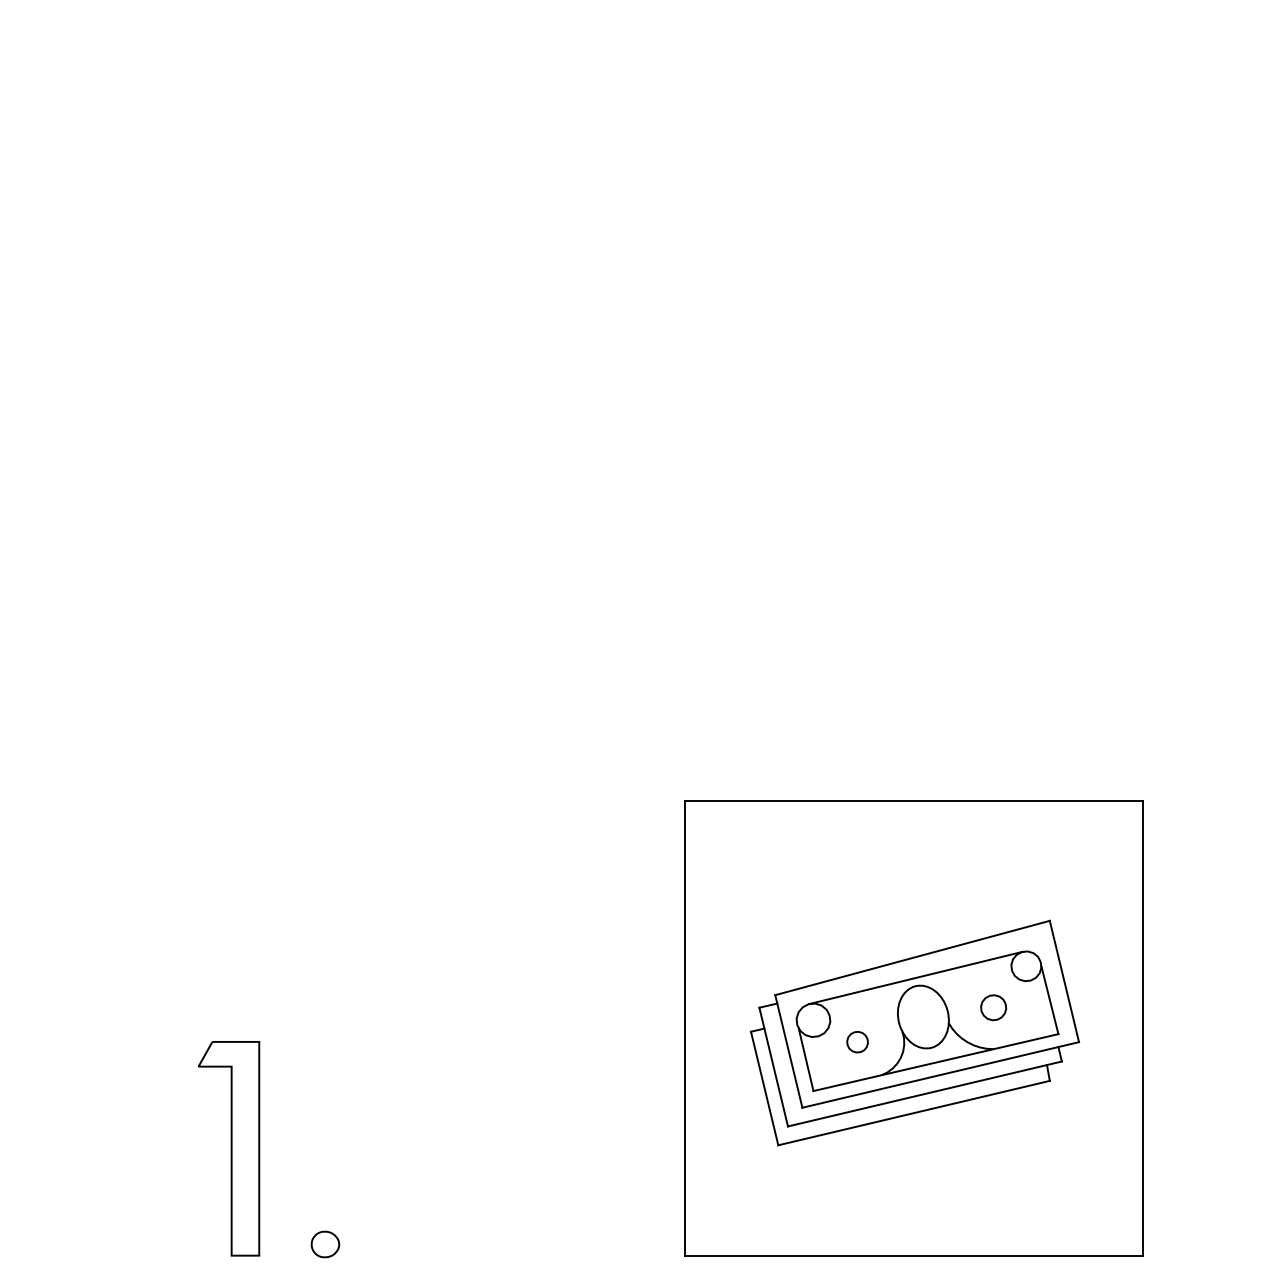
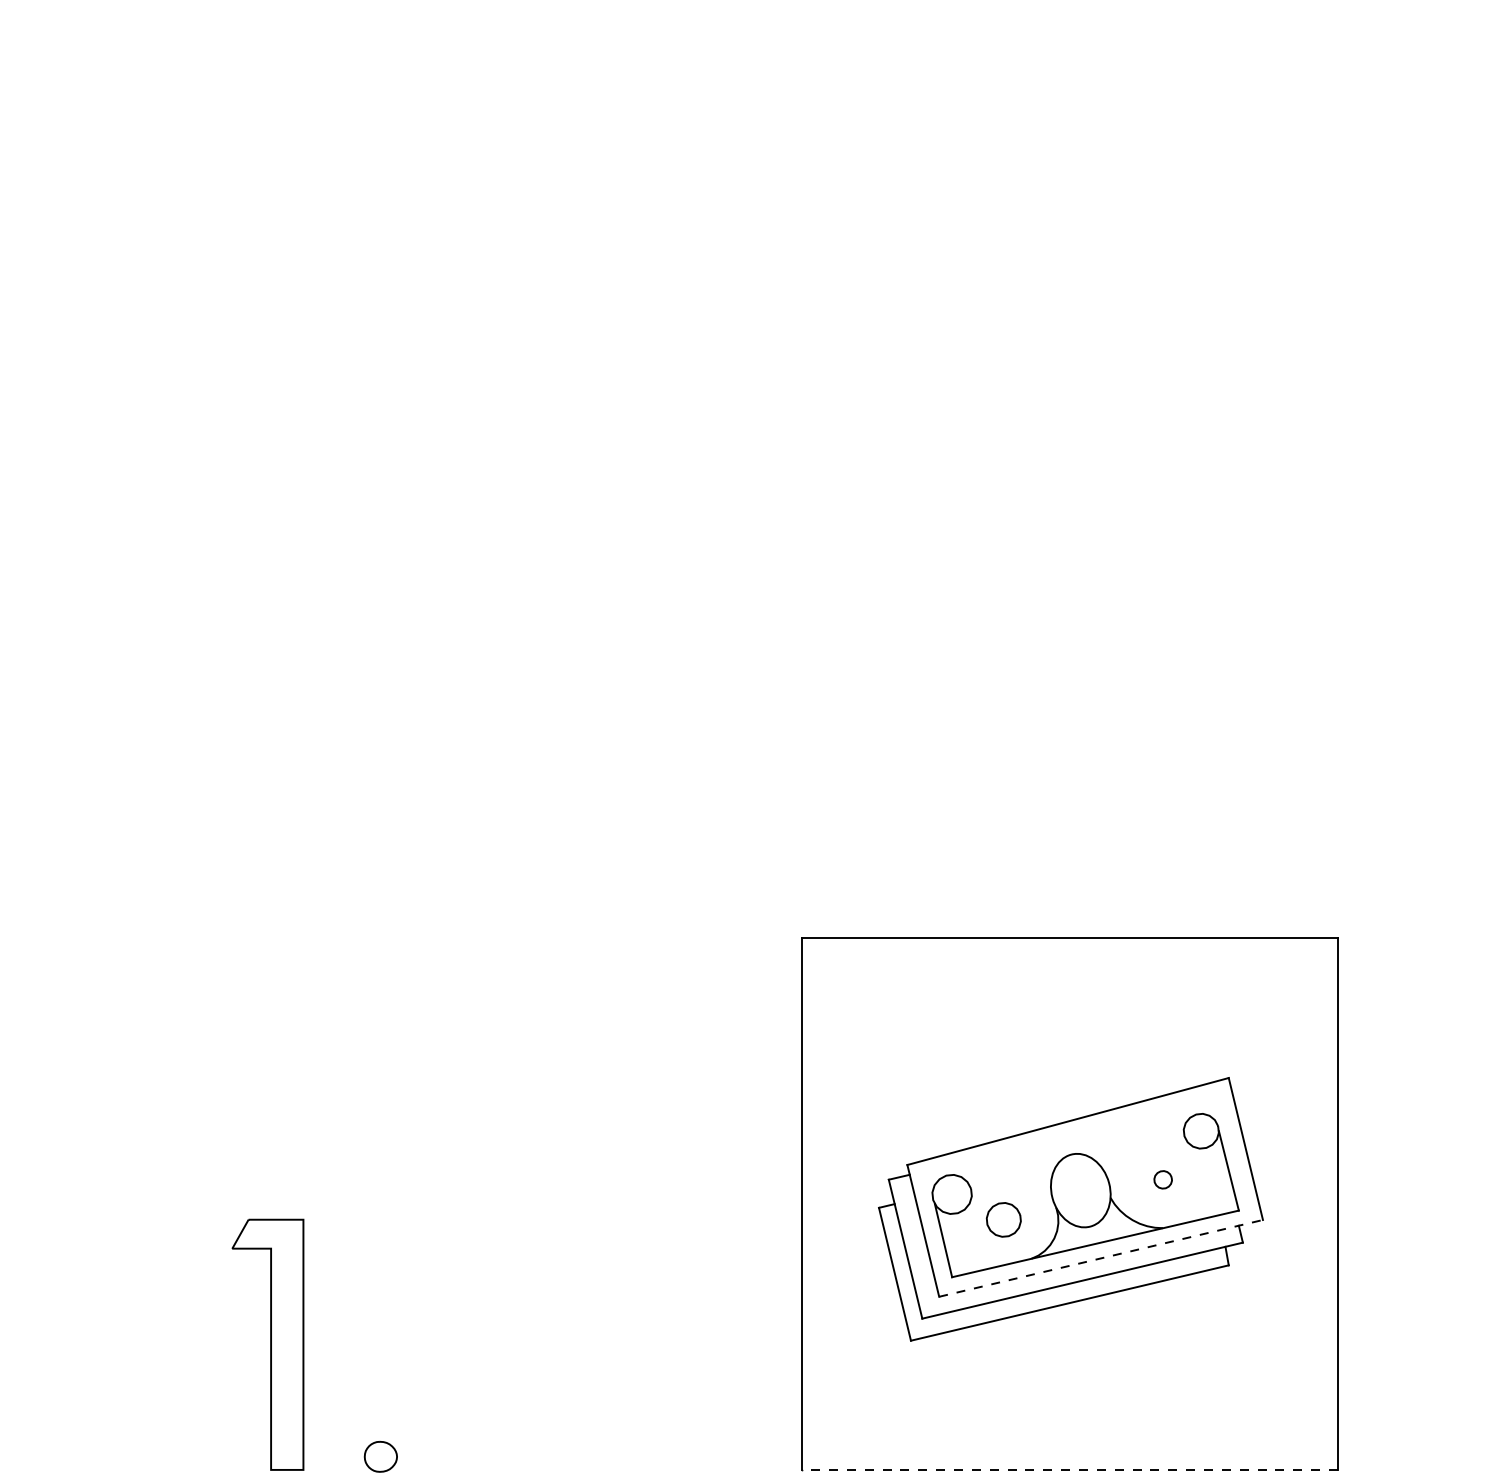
line: (915, 977) -> (1071, 1144), removed
part: (993, 1007) -> (1162, 1179), size x0.6
part: (857, 1042) -> (1003, 1220), size x1.4
line: (941, 1074) -> (1101, 1257), solid -> dashed
line: (914, 1255) -> (1070, 1469), solid -> dashed

